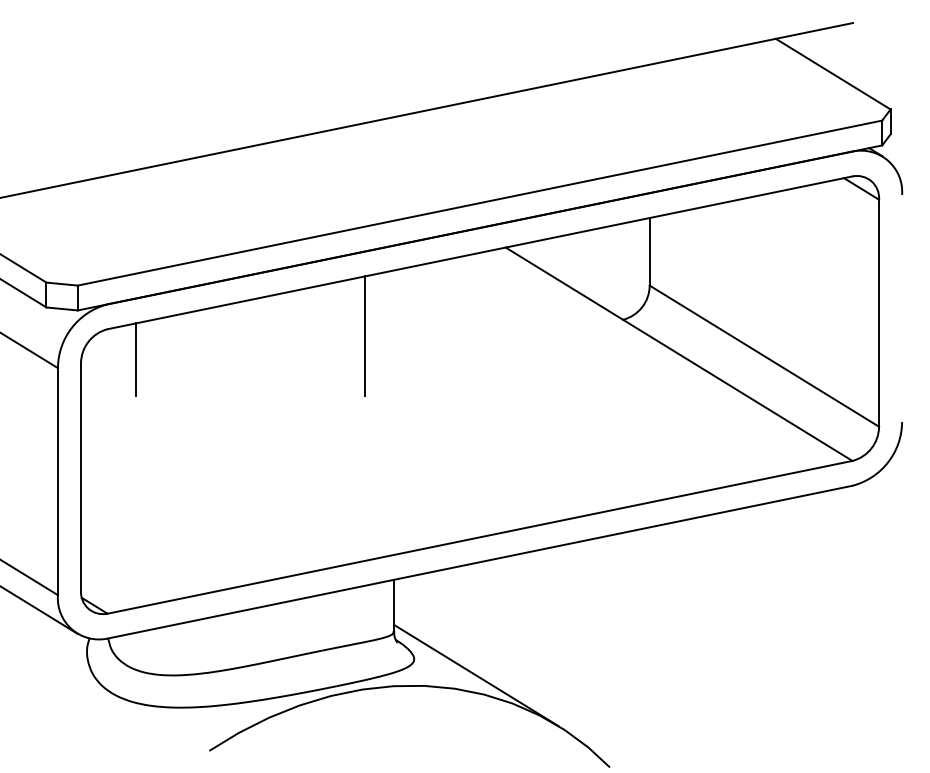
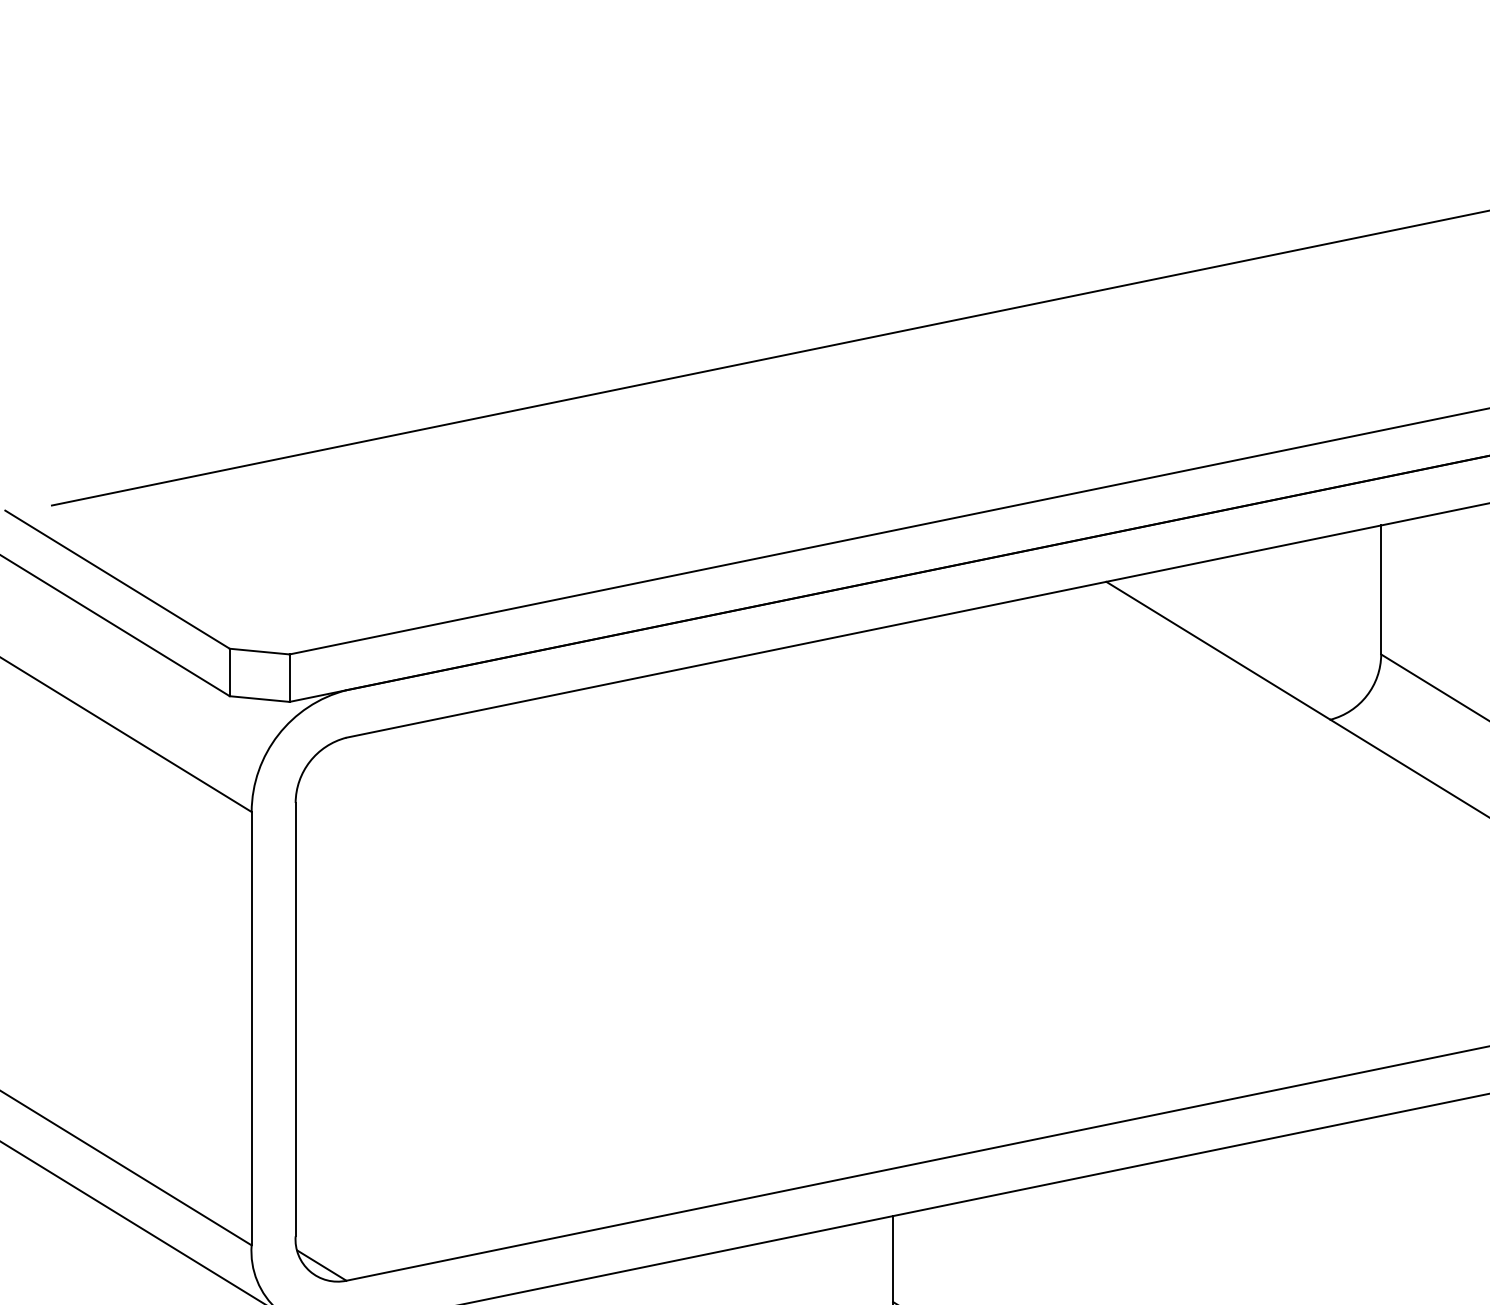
line: (365, 336) -> (838, 751), removed
line: (136, 359) -> (401, 795), removed

